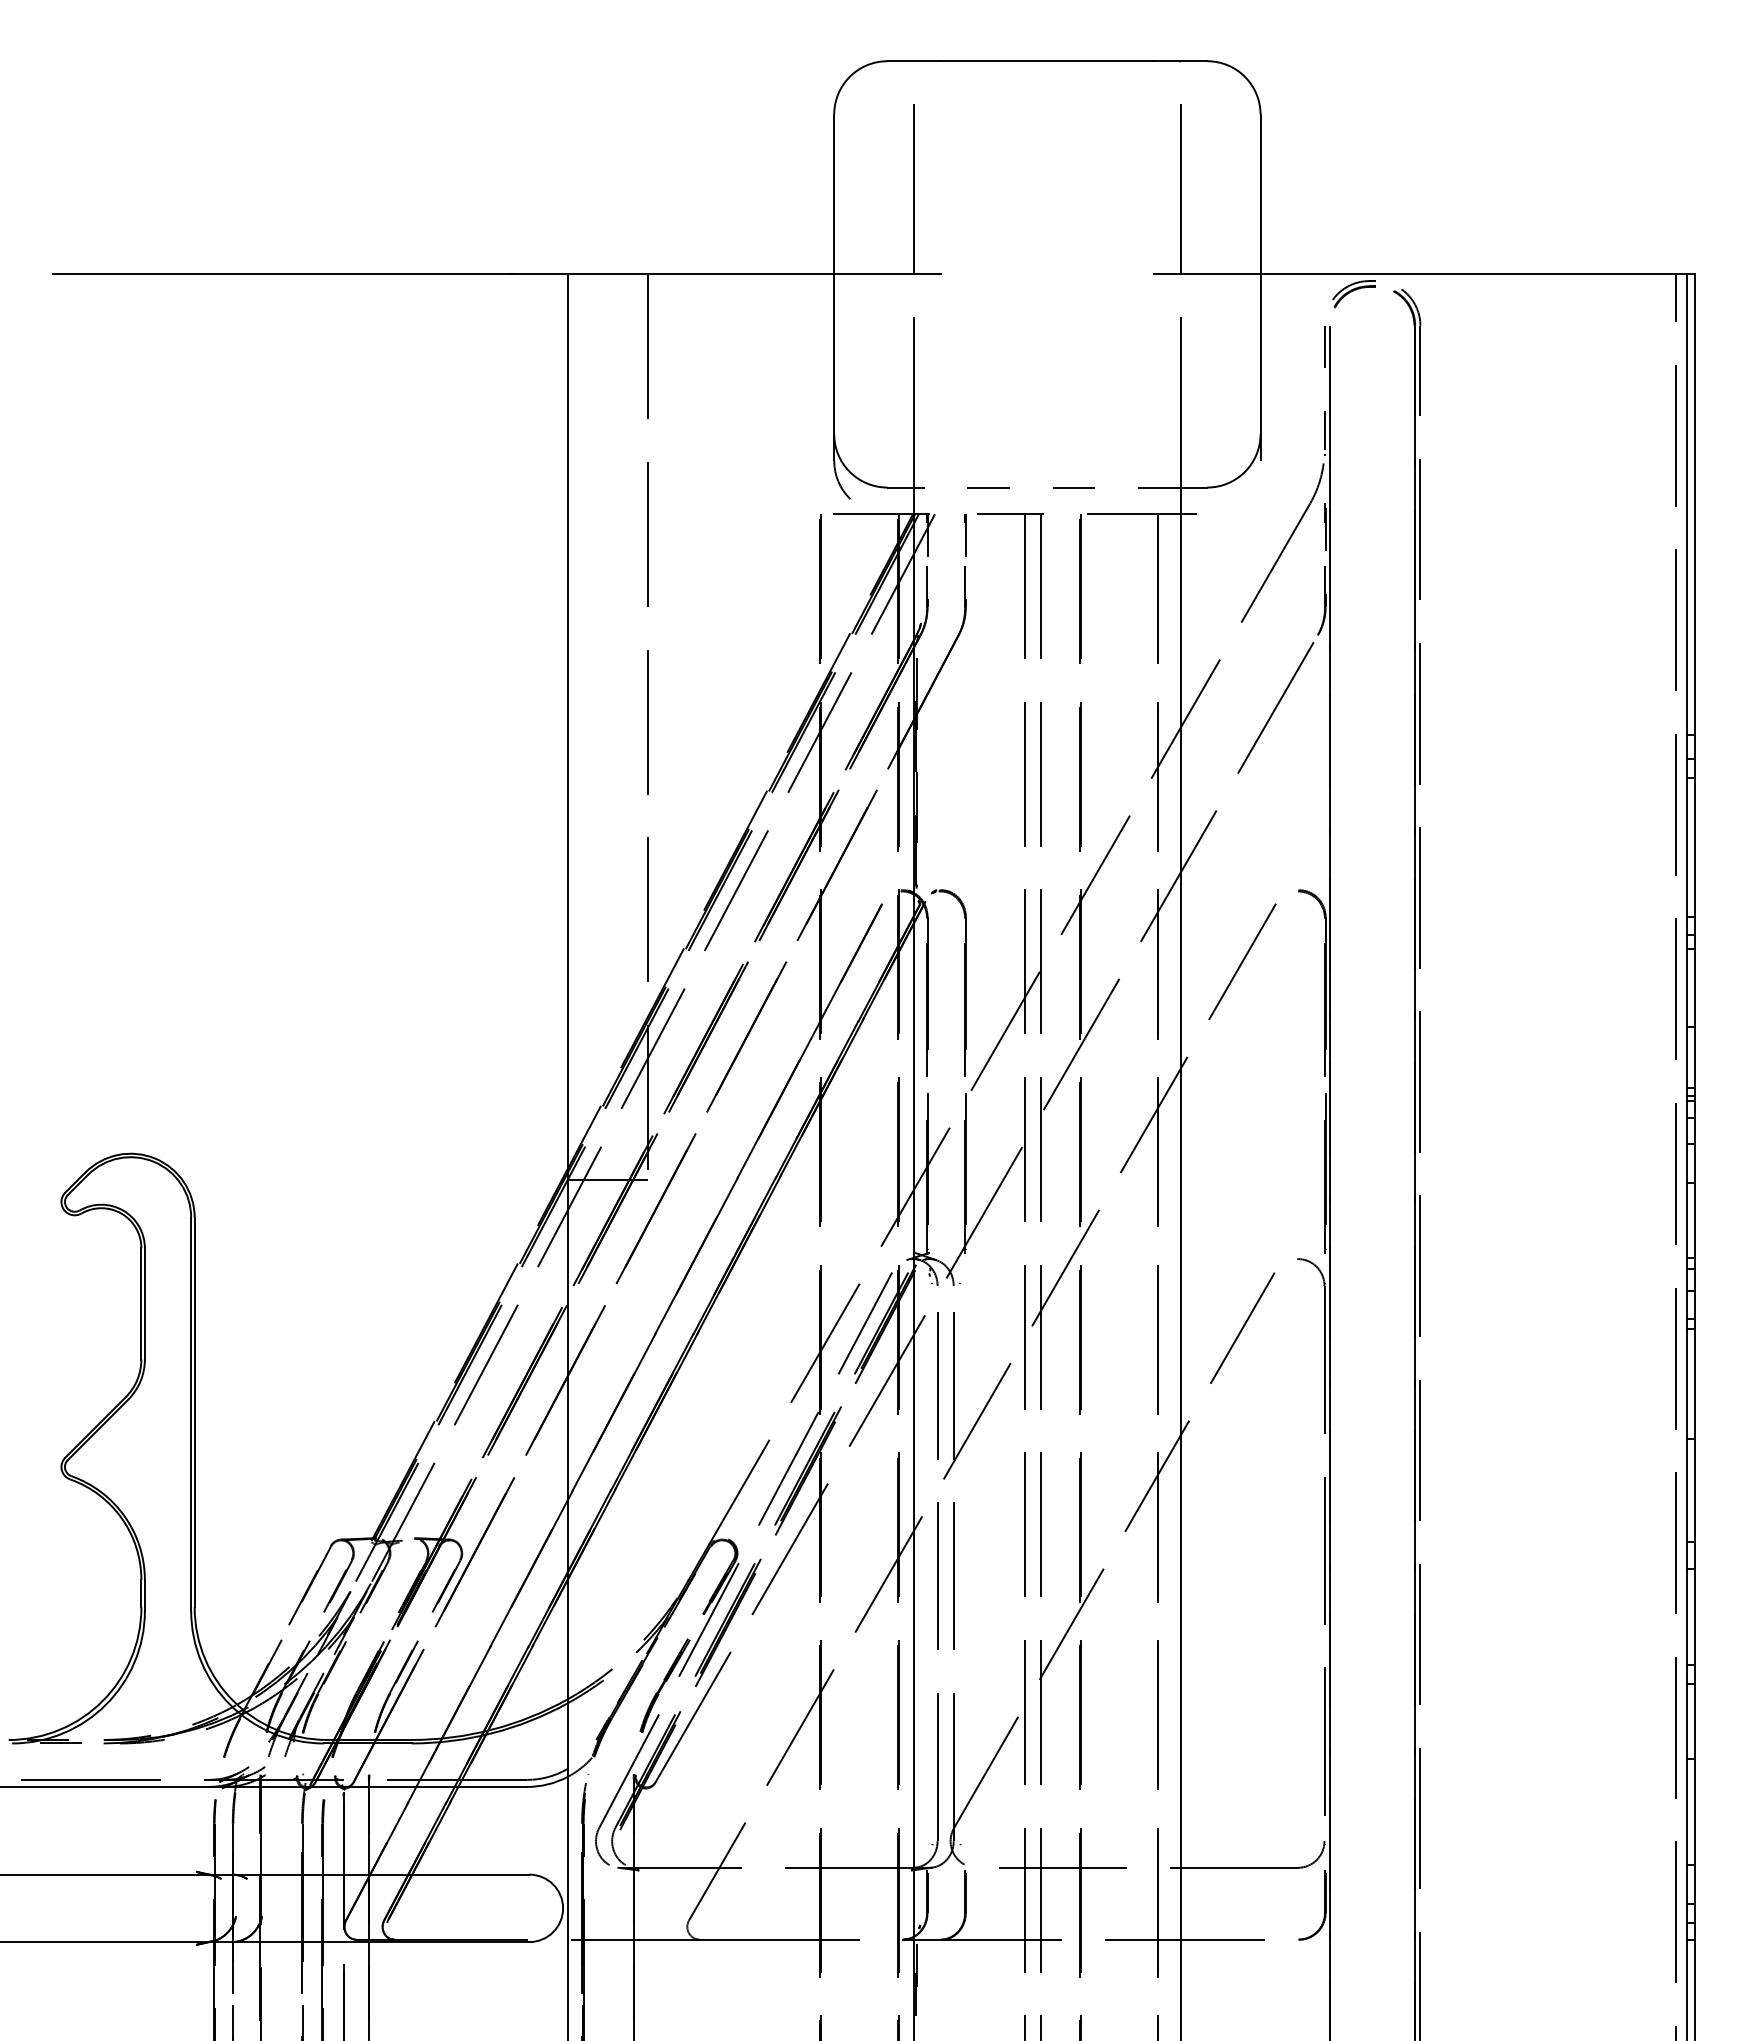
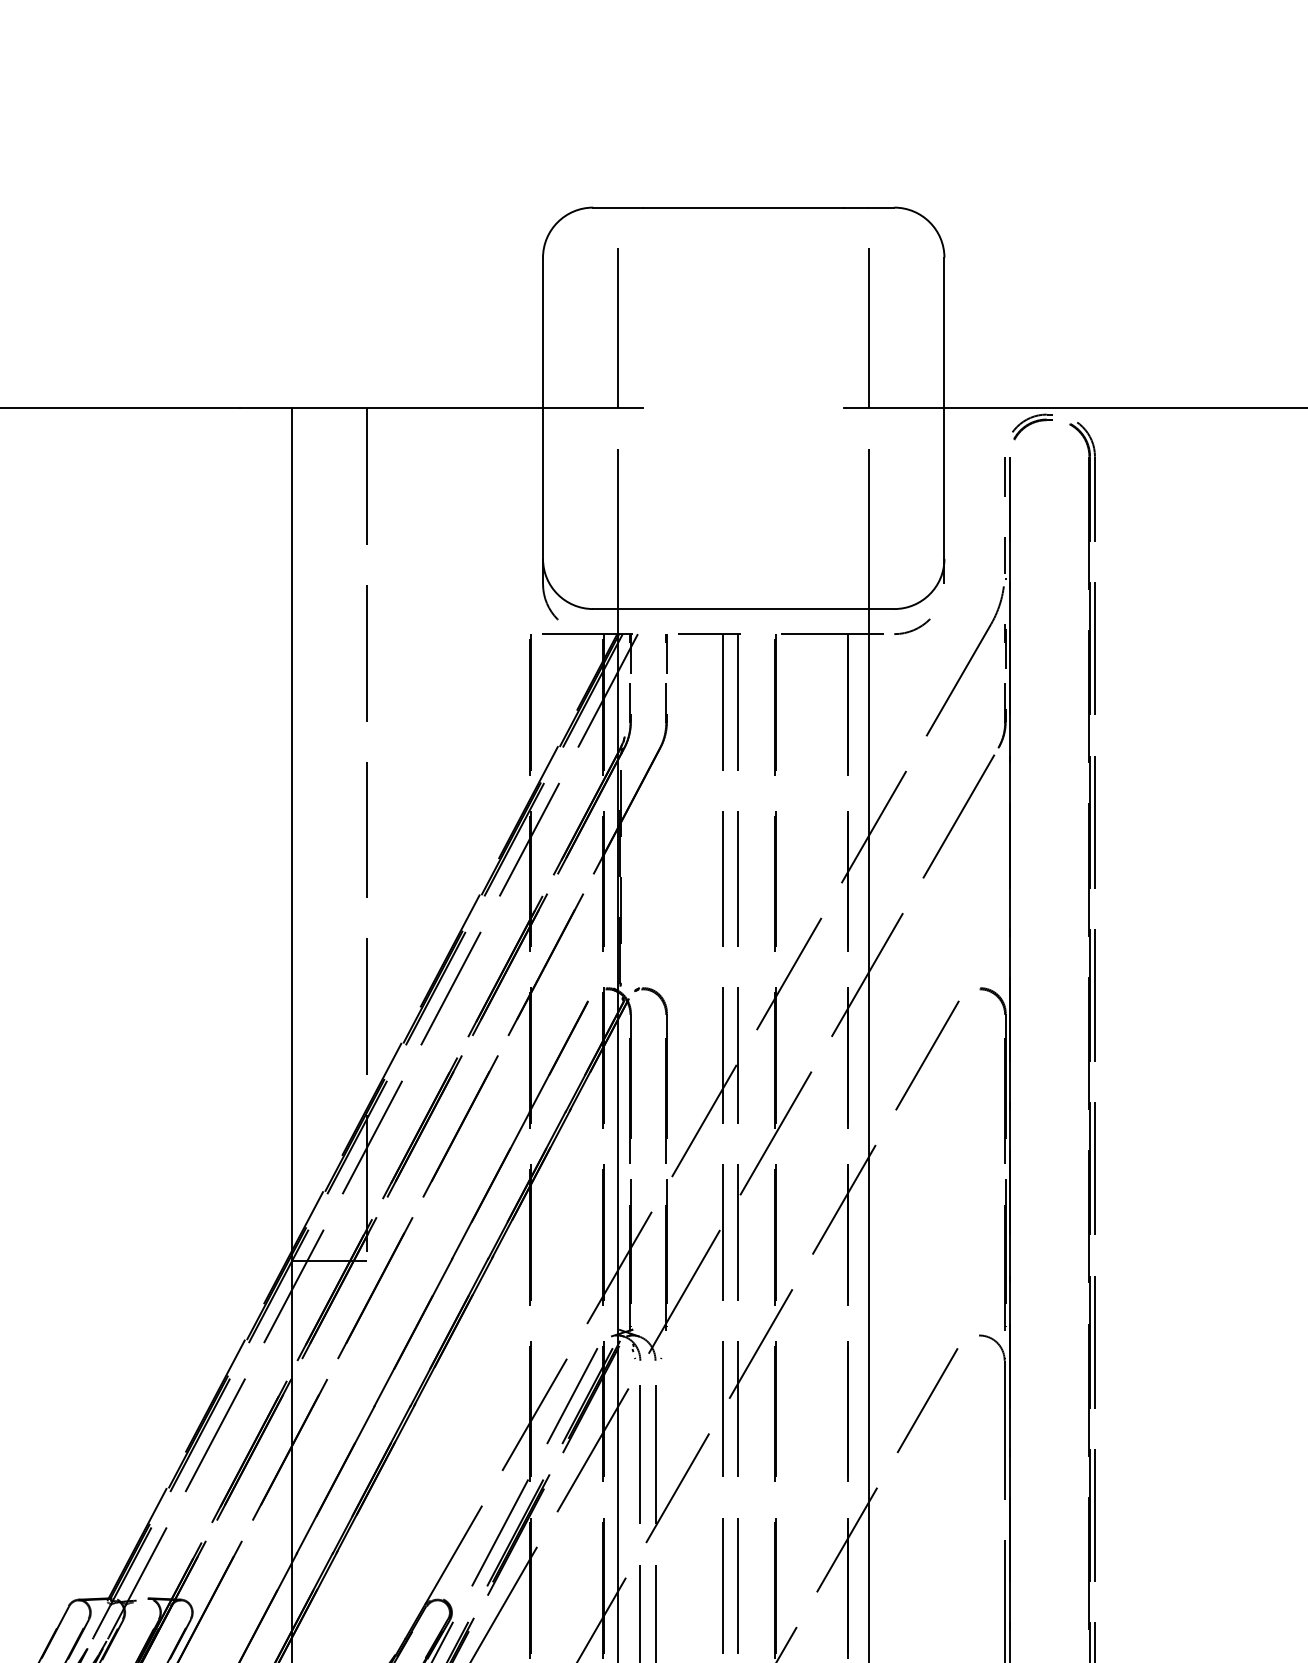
line: (1046, 487) -> (742, 608), dashed -> solid
arc: (1228, 508) -> (914, 628), added

